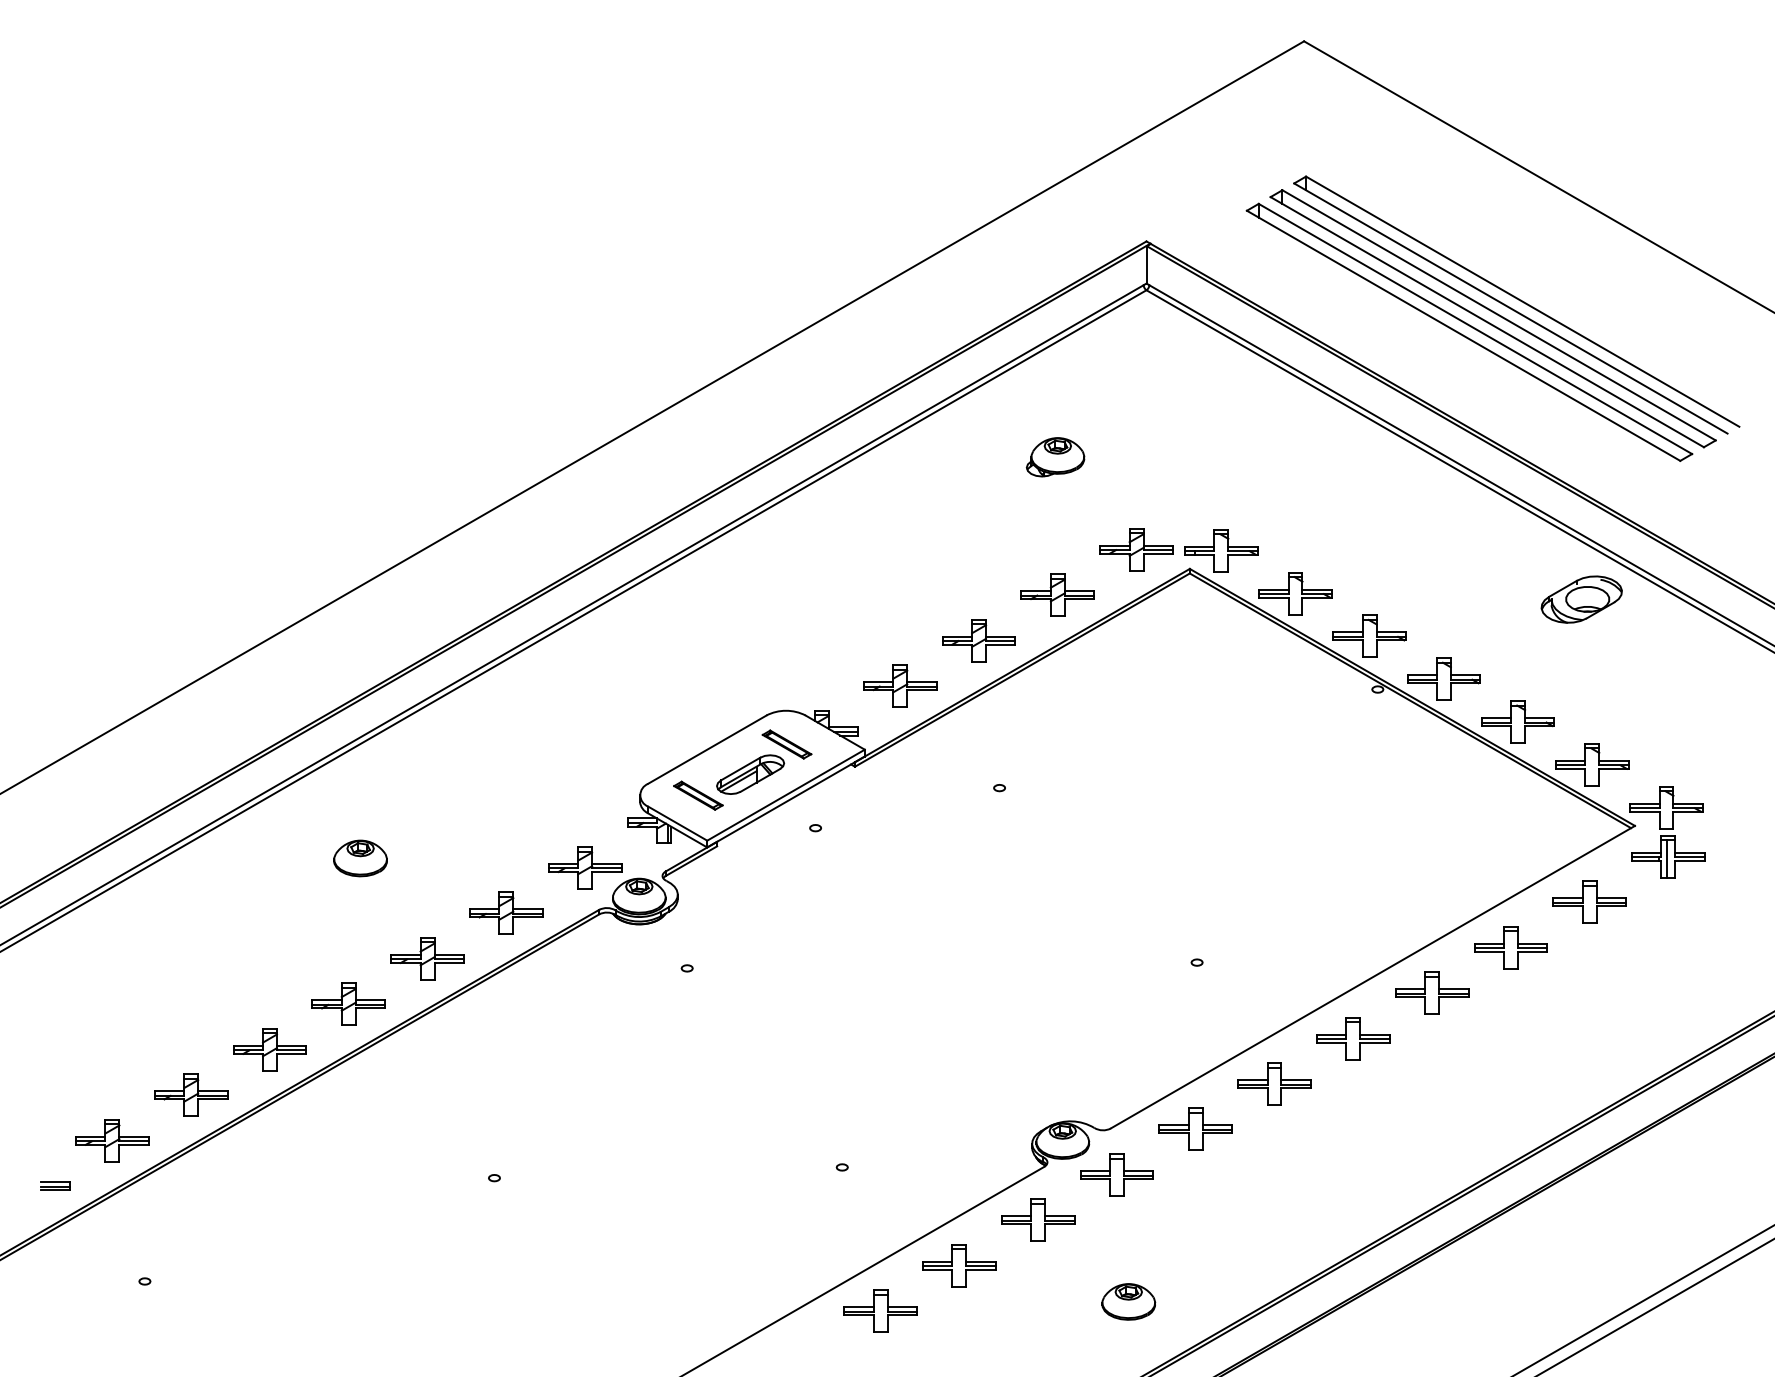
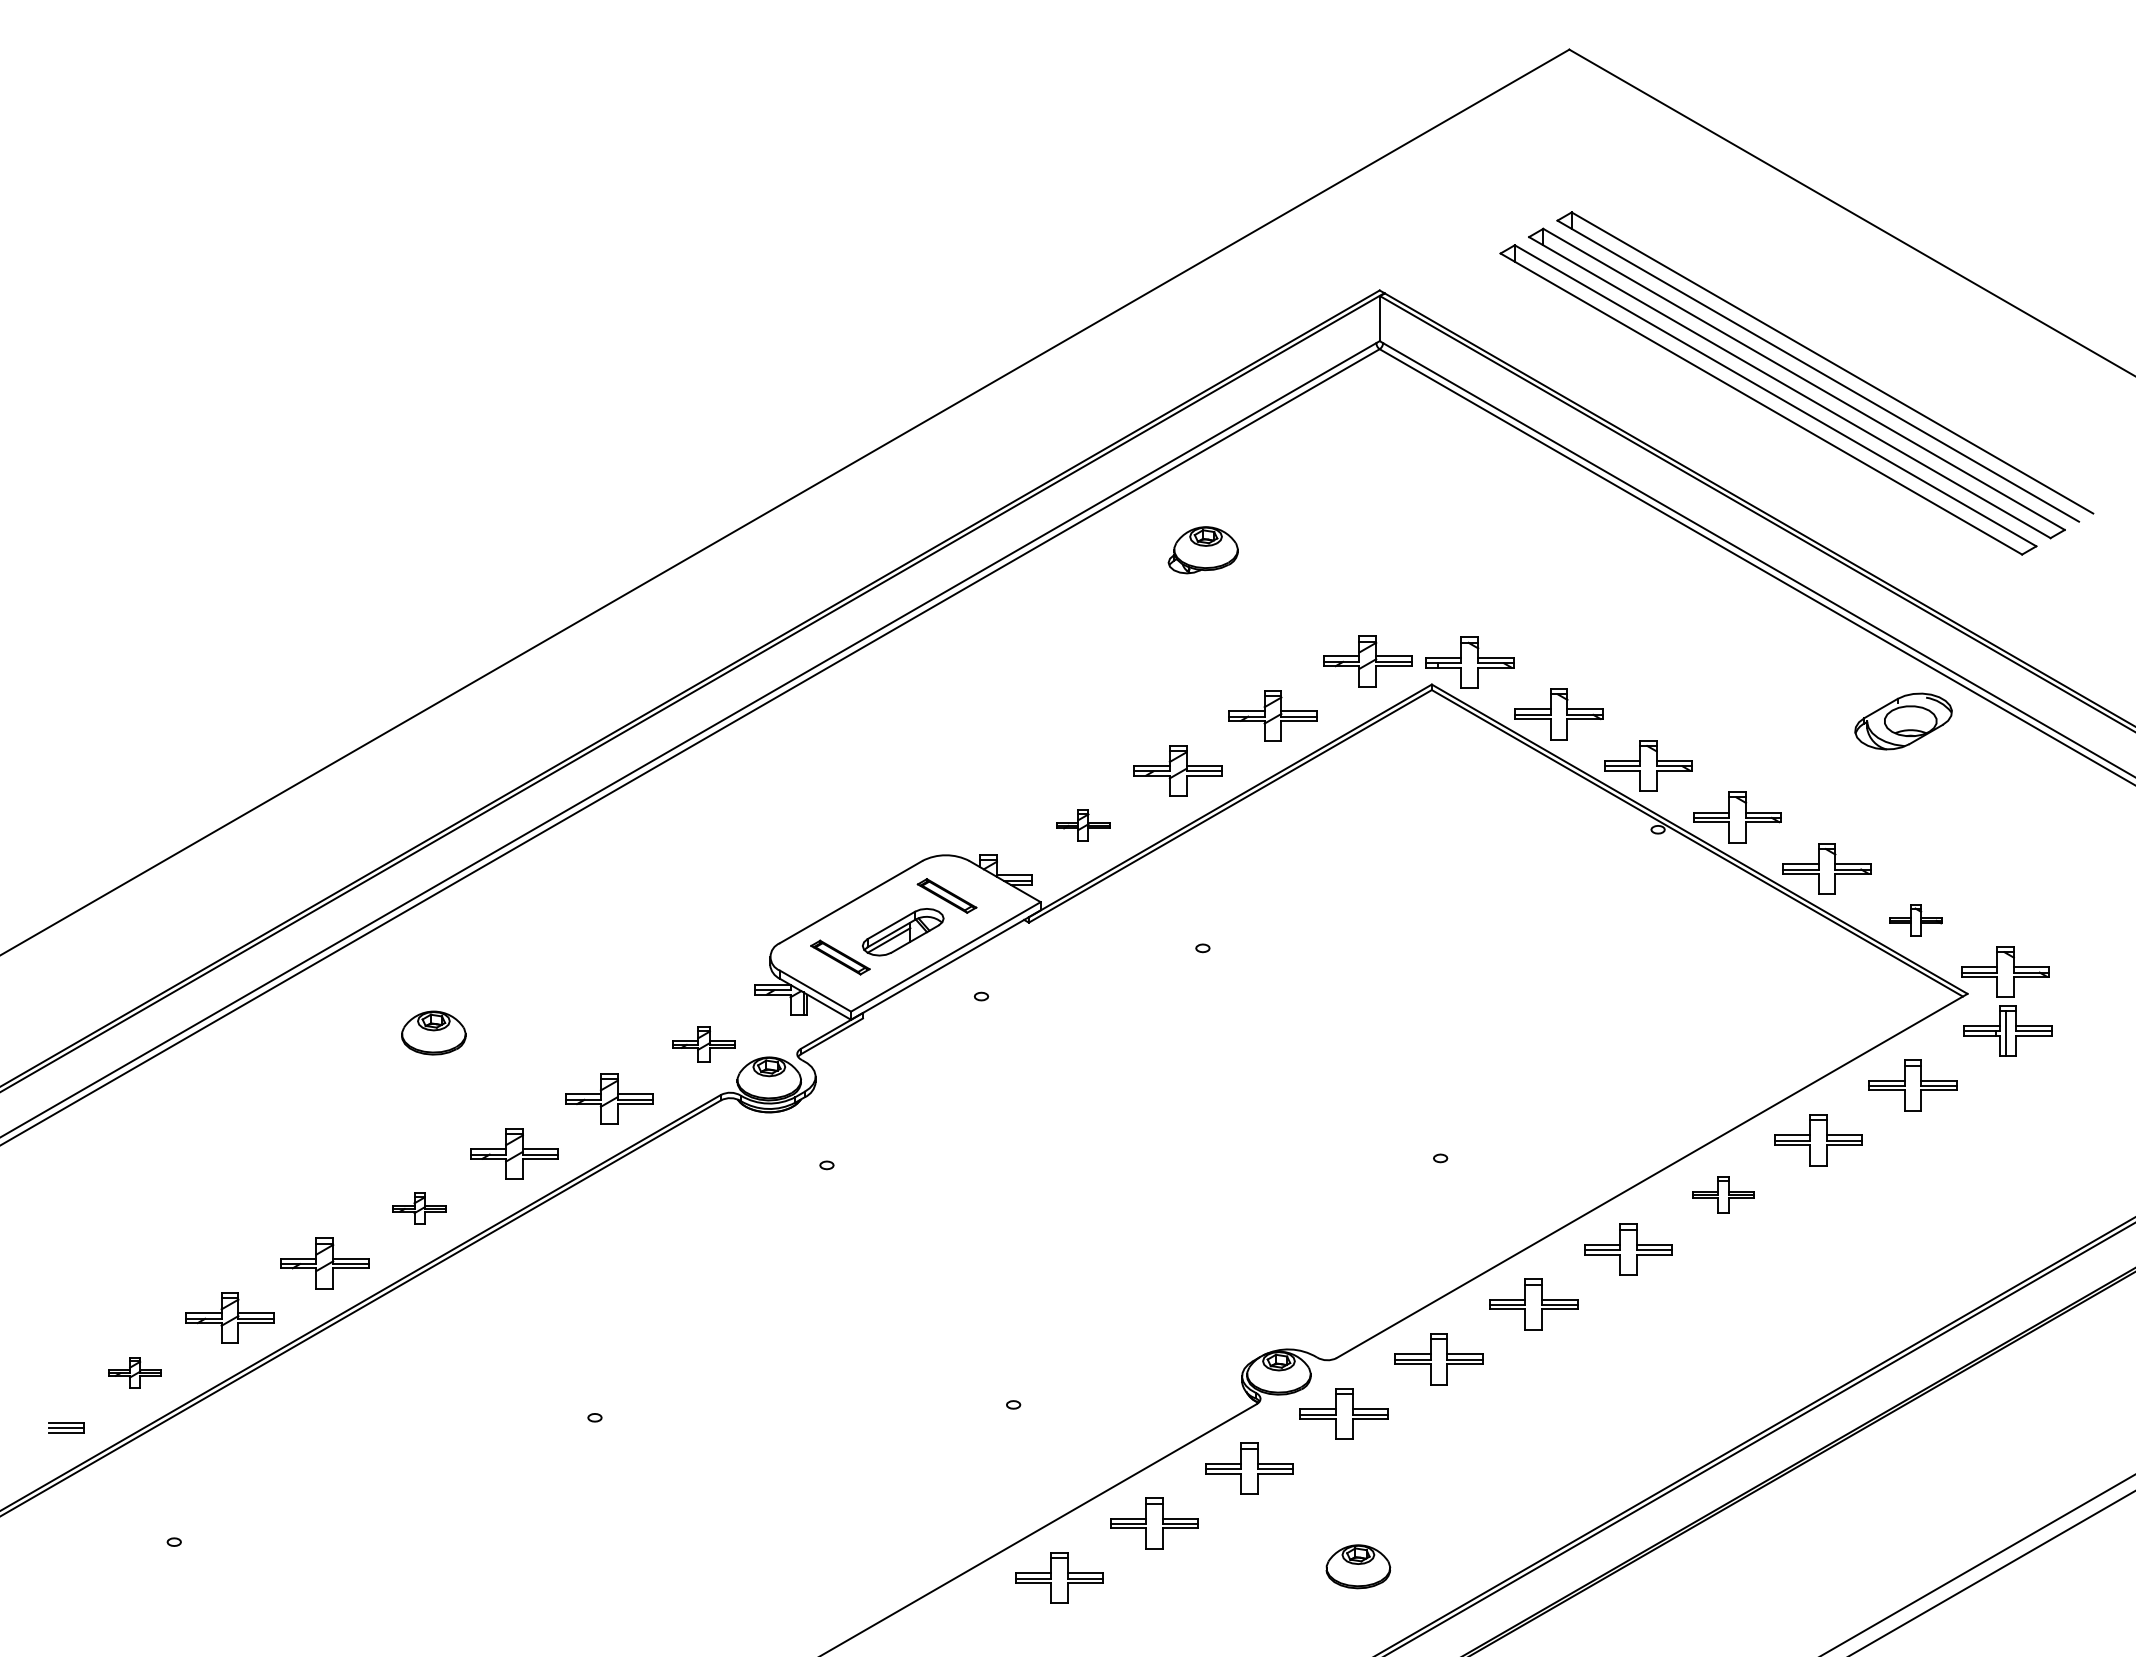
part: (1054, 457) -> (1202, 550), moved
part: (900, 686) -> (1083, 825), size x0.6
part: (1591, 764) -> (1915, 920), size x0.6
part: (584, 867) -> (703, 1044), size x0.7
part: (1432, 992) -> (1723, 1194), size x0.7
part: (348, 1004) -> (419, 1208), size x0.6
part: (111, 1140) -> (134, 1372), size x0.6

